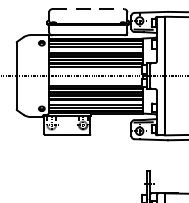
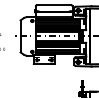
line: (89, 10) -> (54, 5), dashed -> solid

